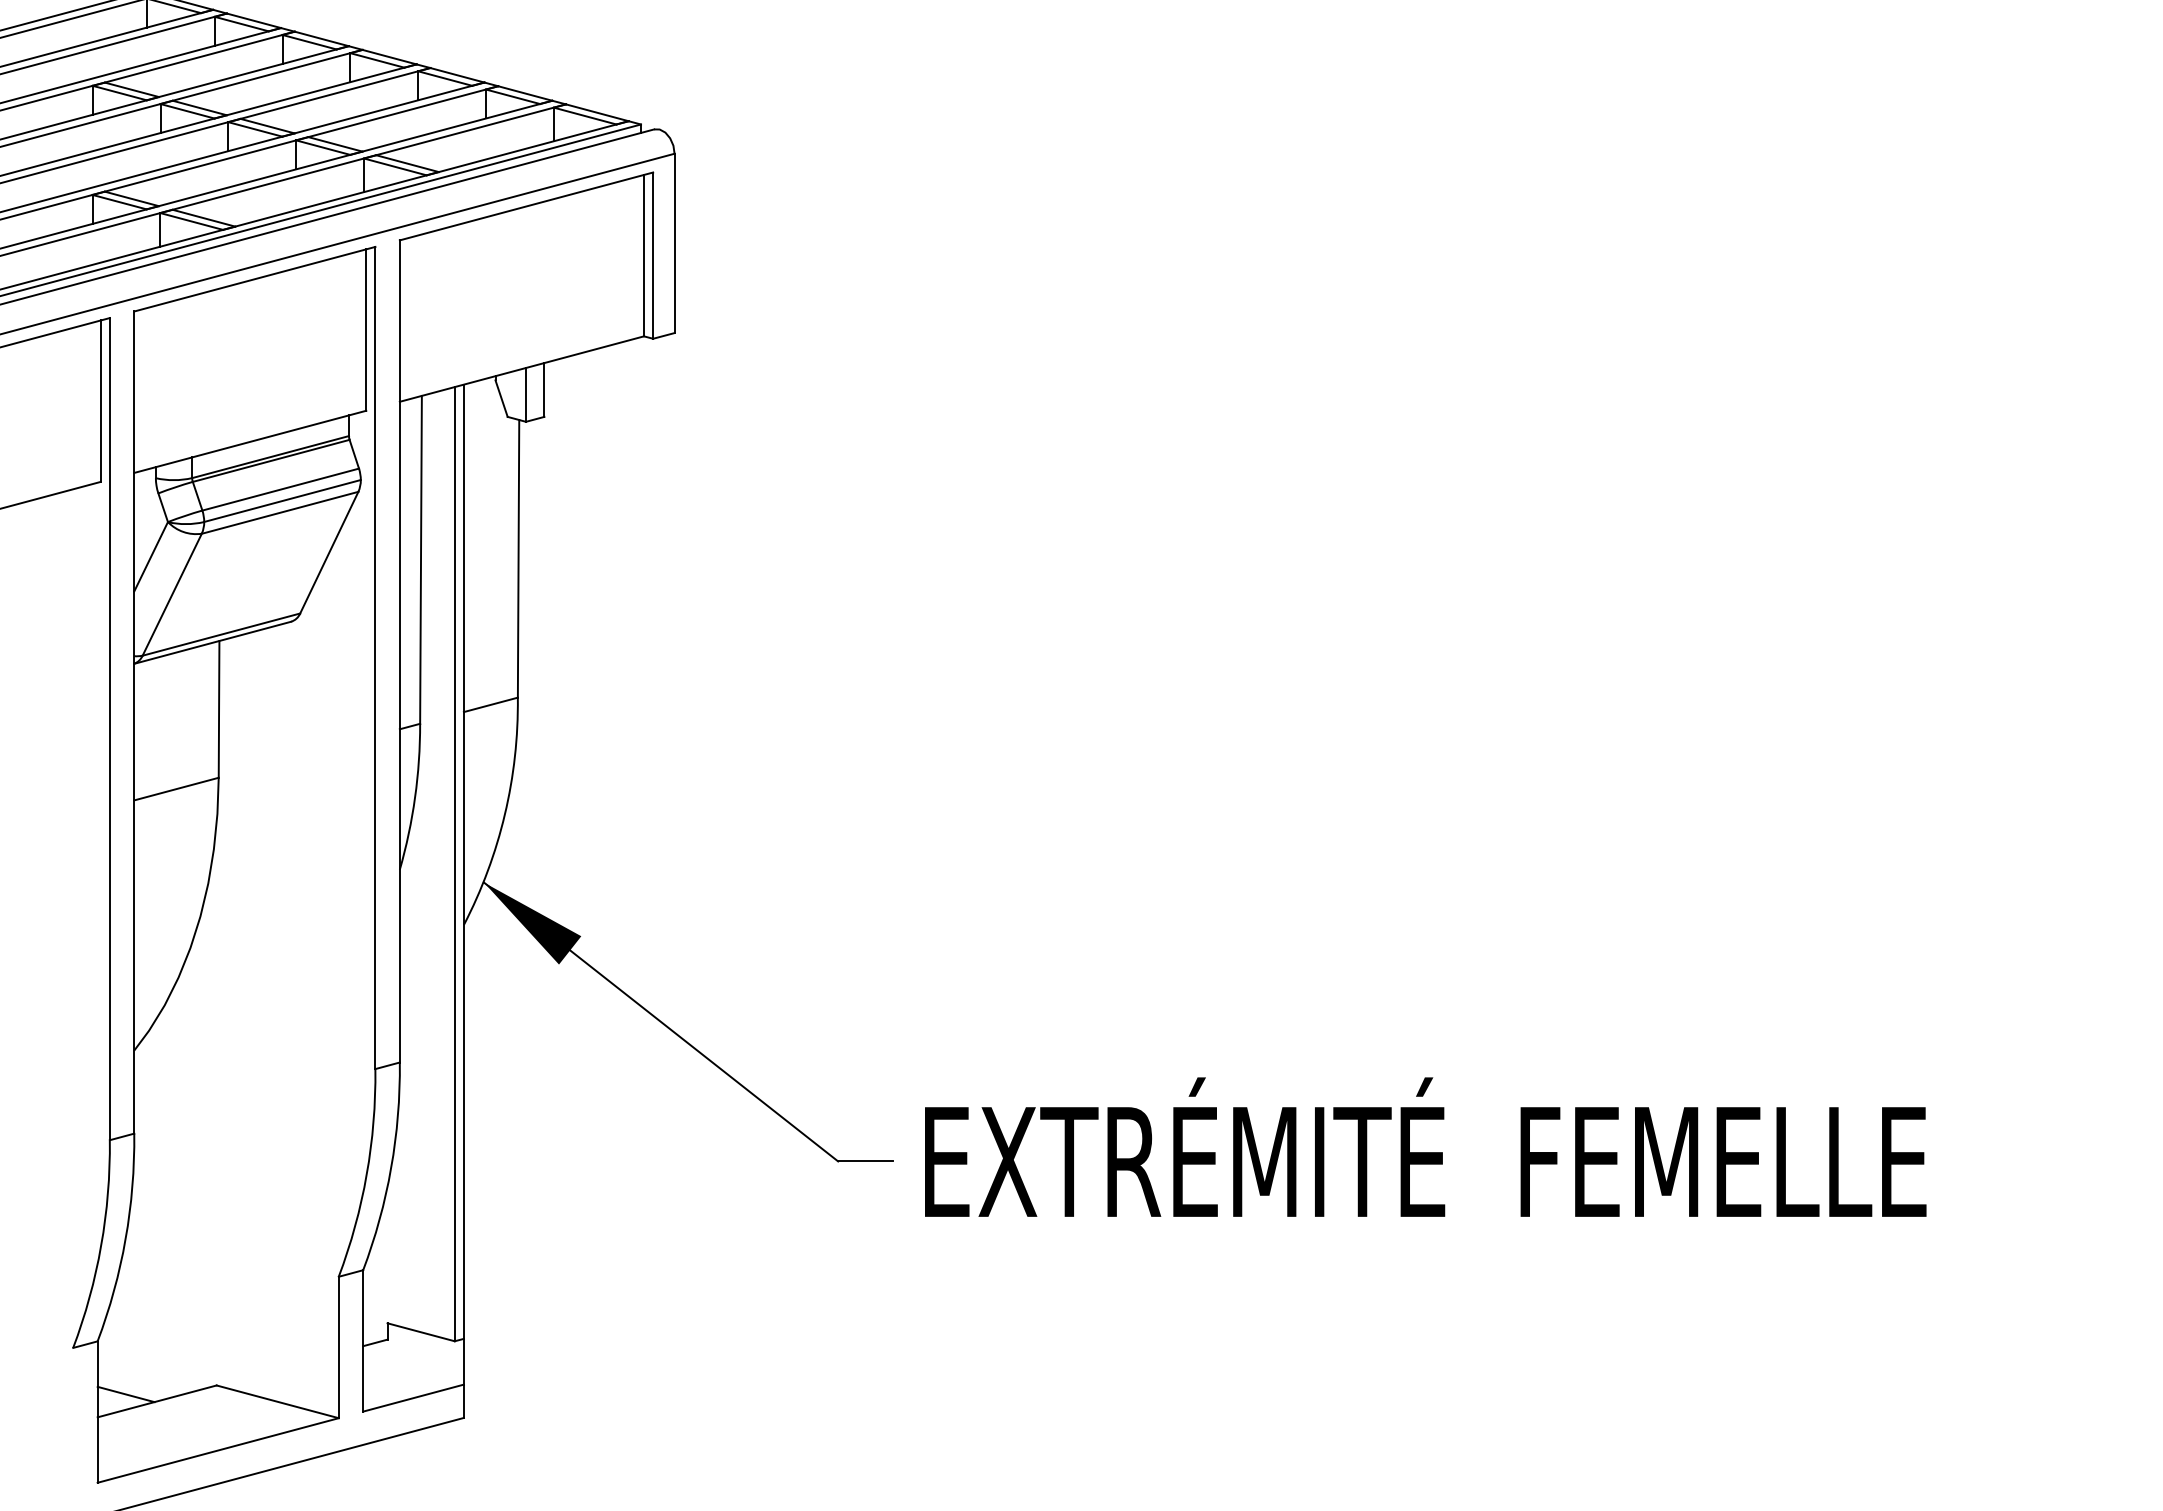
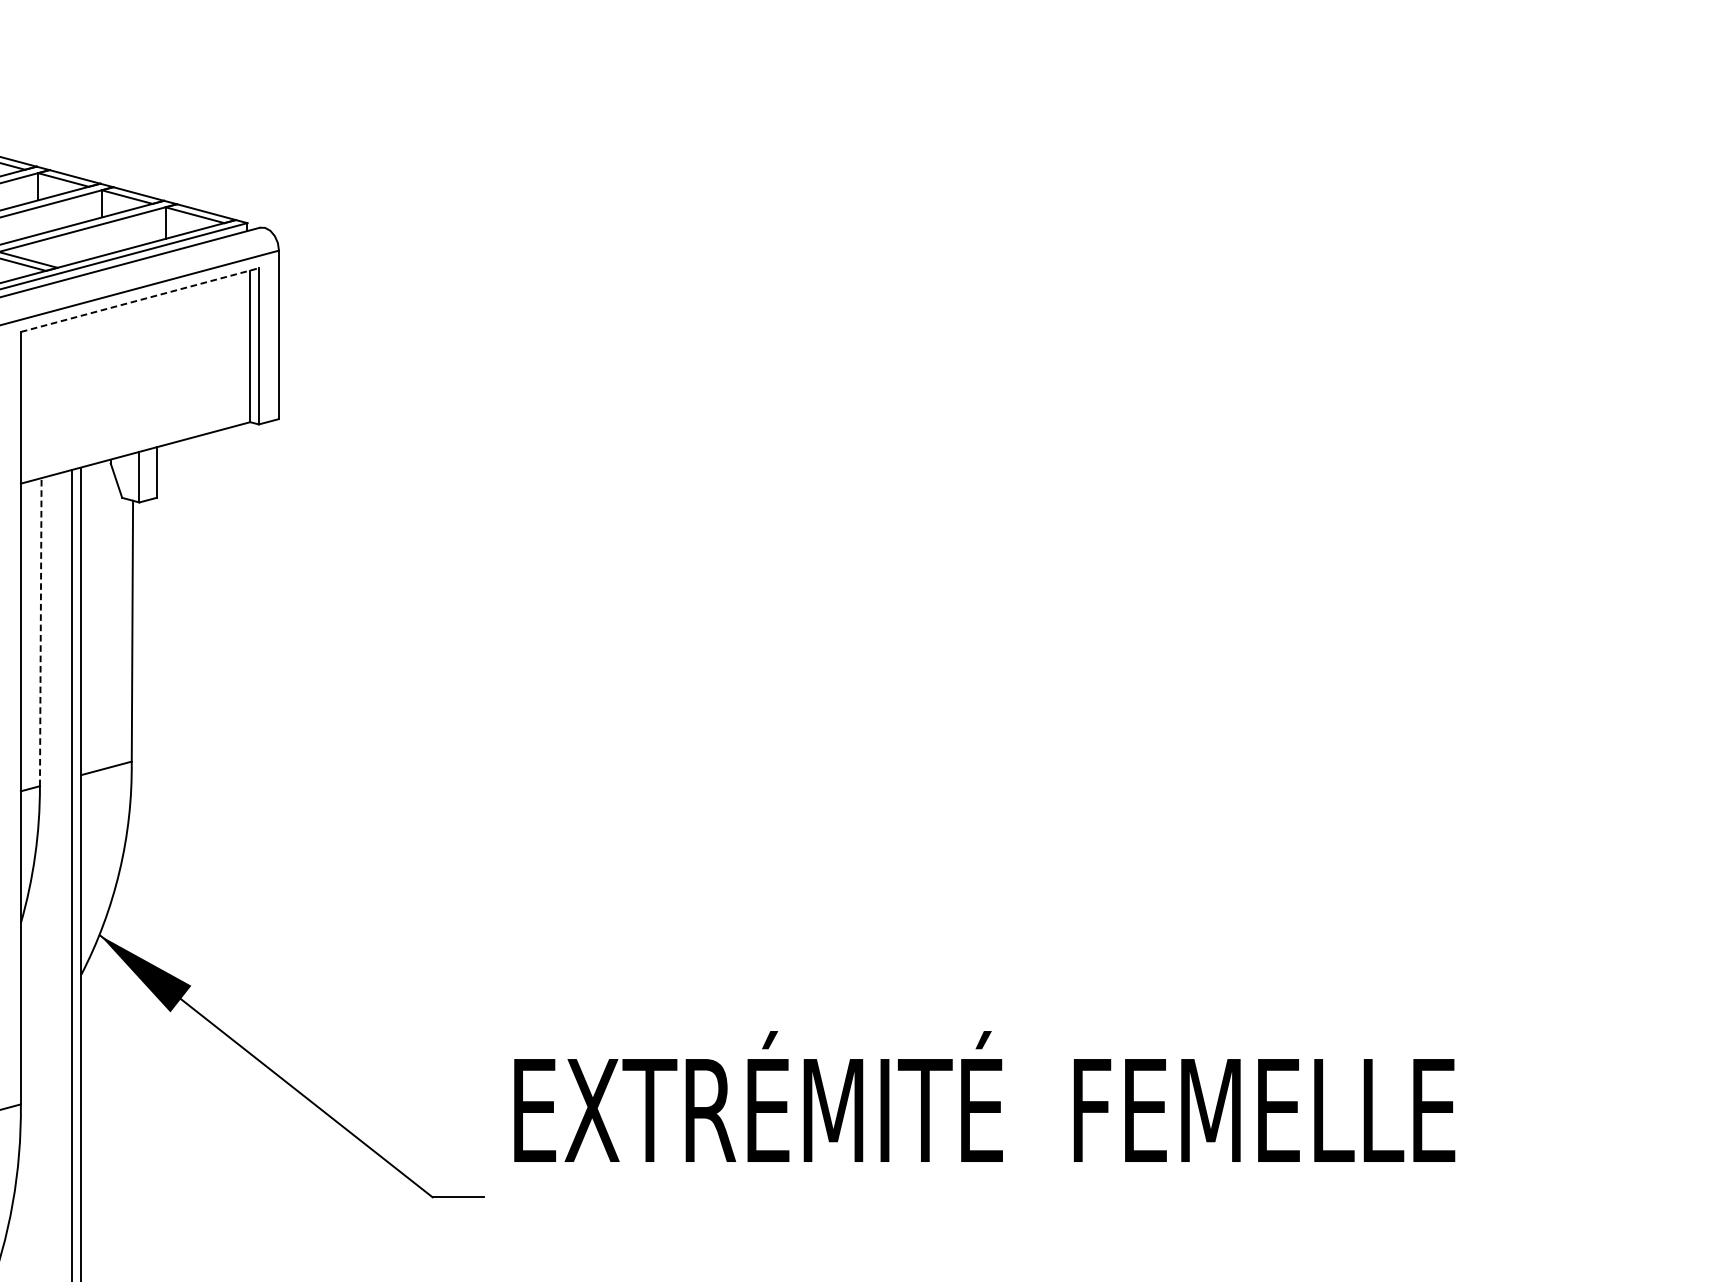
line: (526, 206) -> (139, 300), solid -> dashed
line: (421, 559) -> (41, 631), solid -> dashed
text: (1425, 1146) -> (984, 1095), moved

